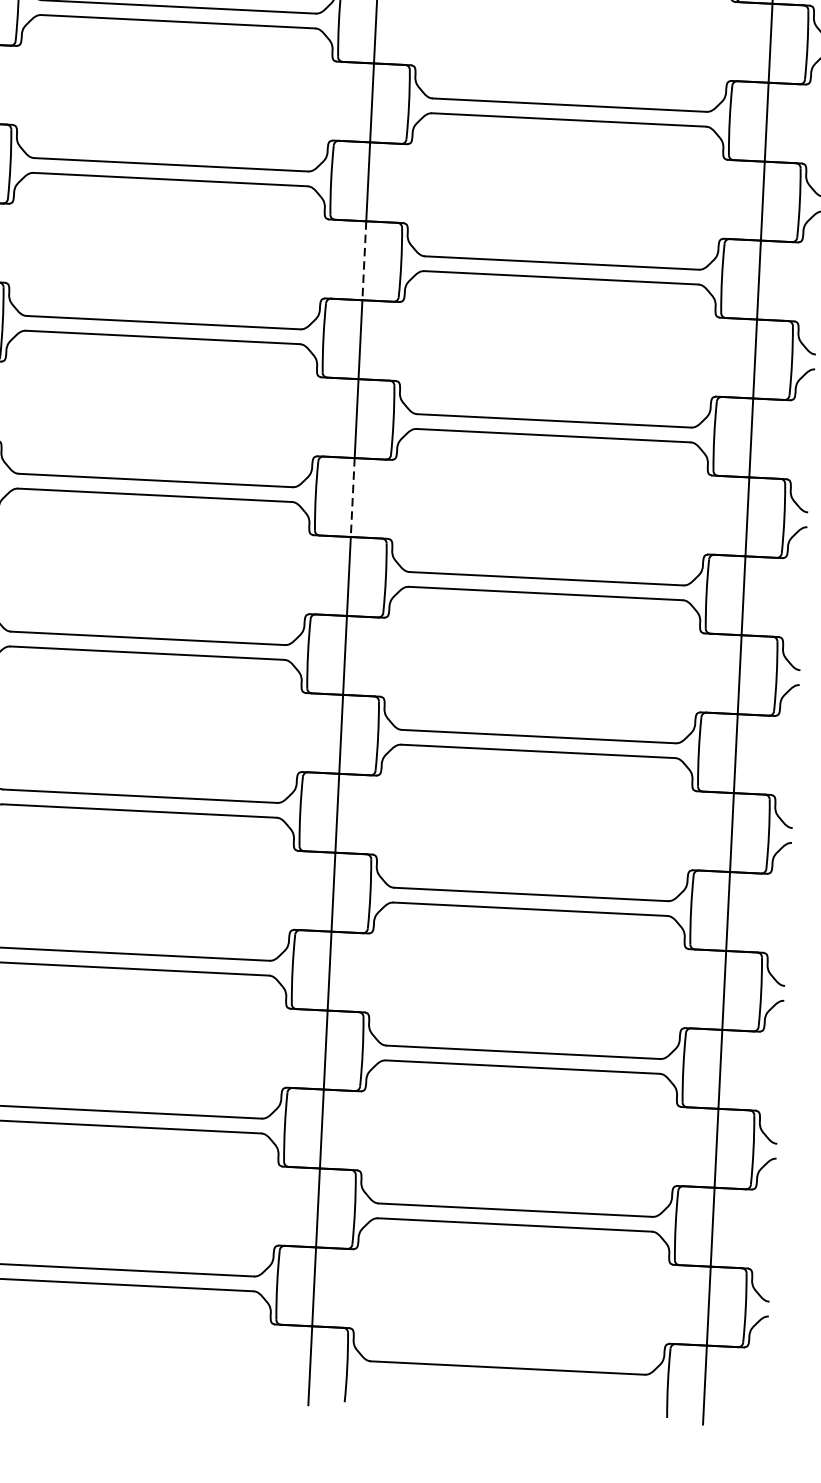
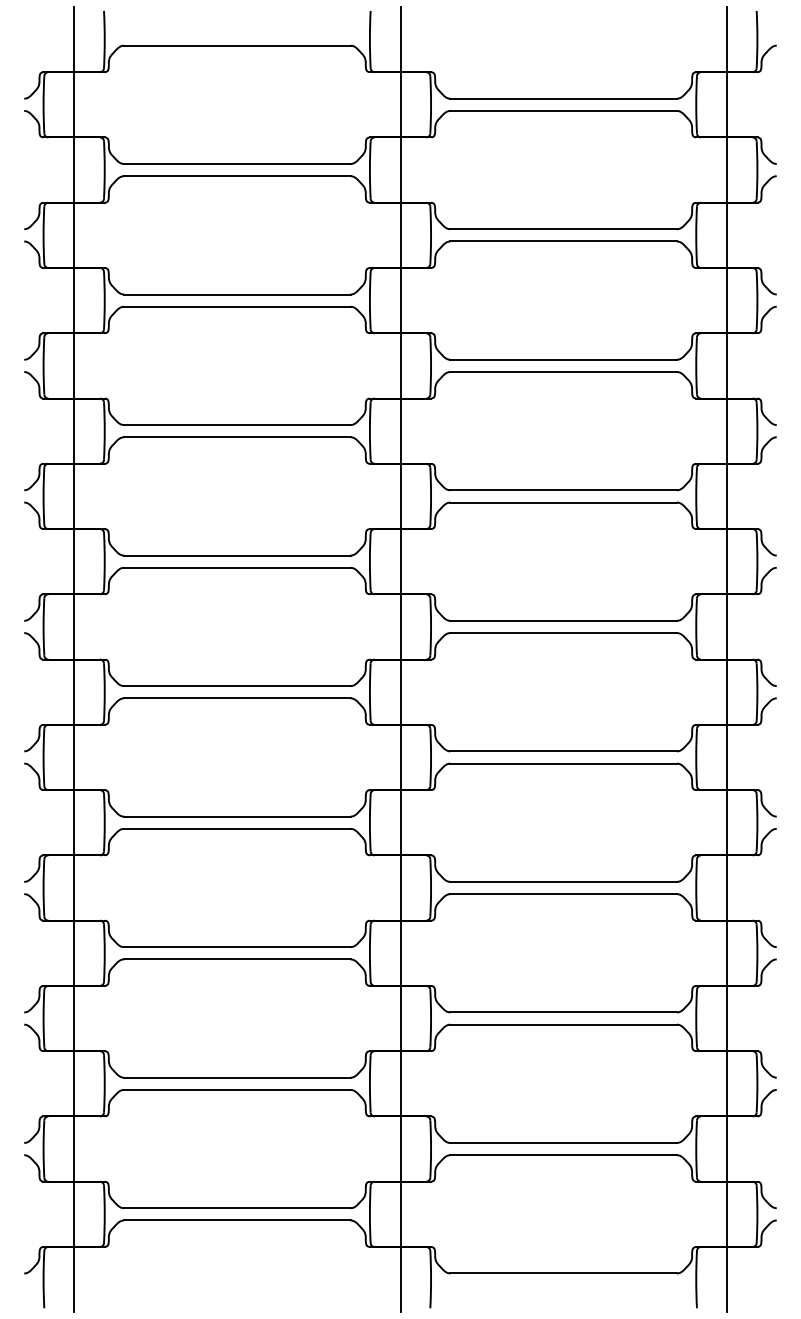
line: (364, 260) -> (400, 365), dashed -> solid
line: (352, 497) -> (400, 561), dashed -> solid

